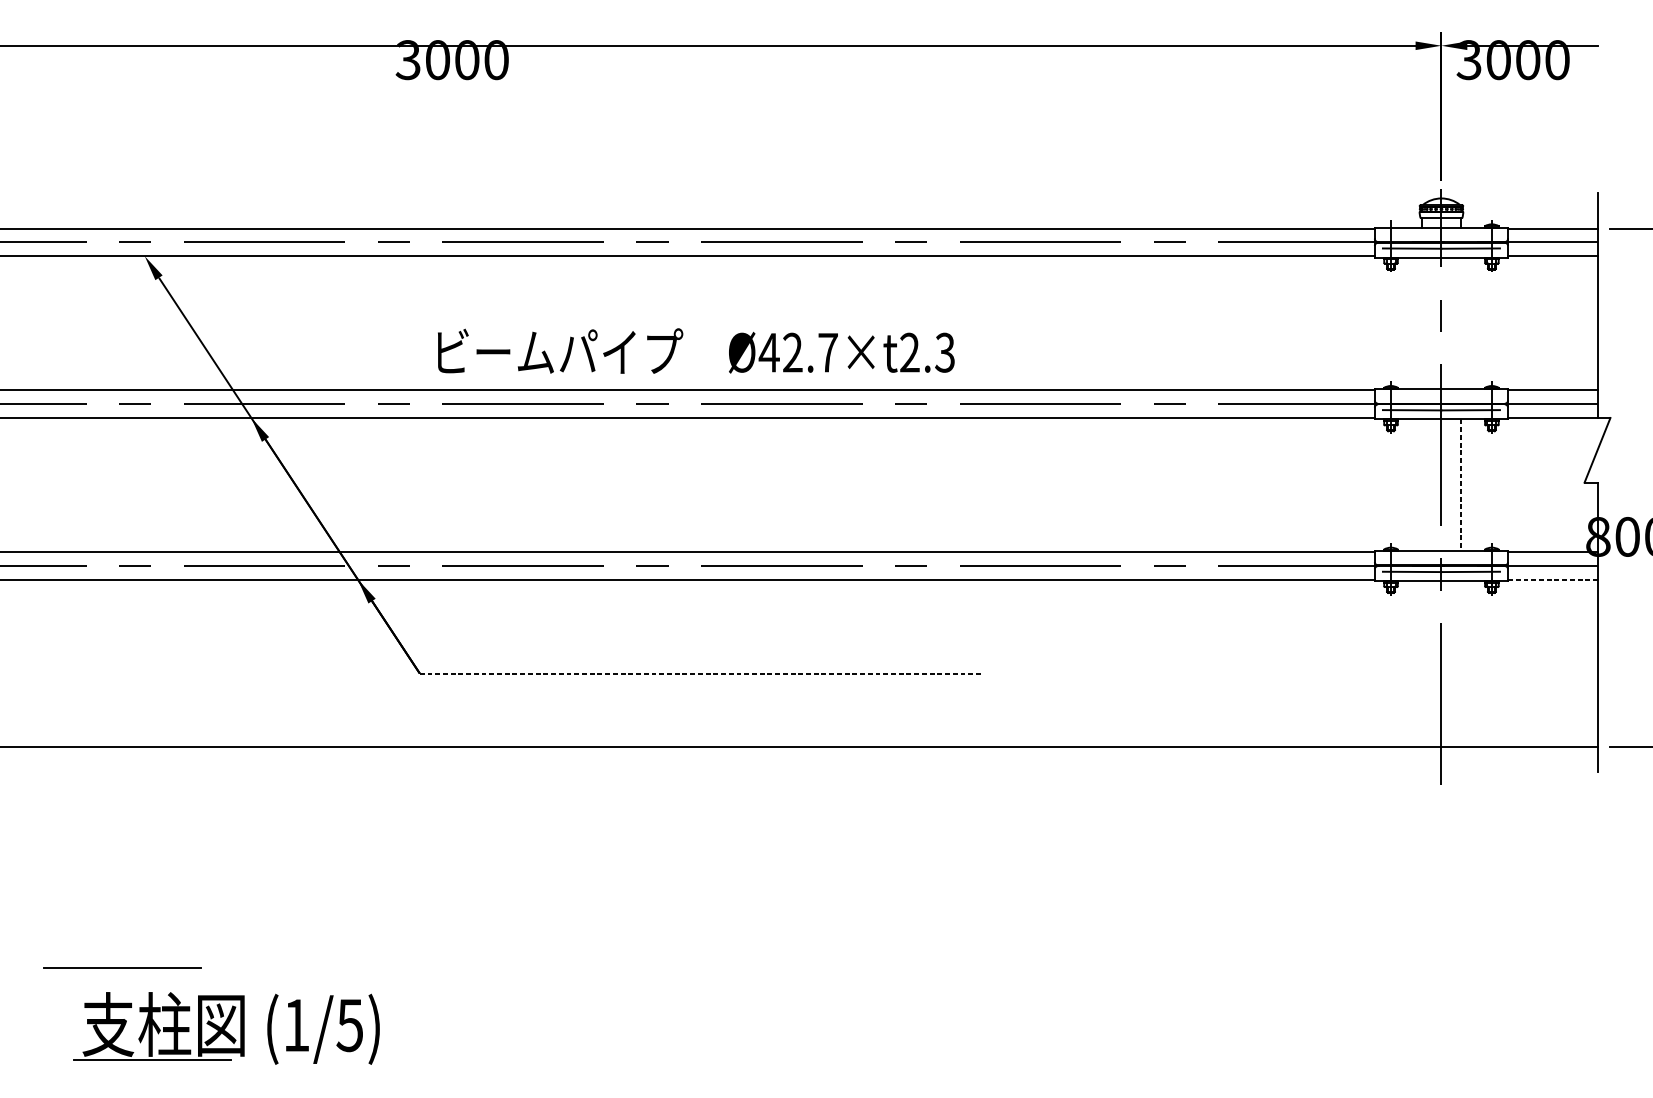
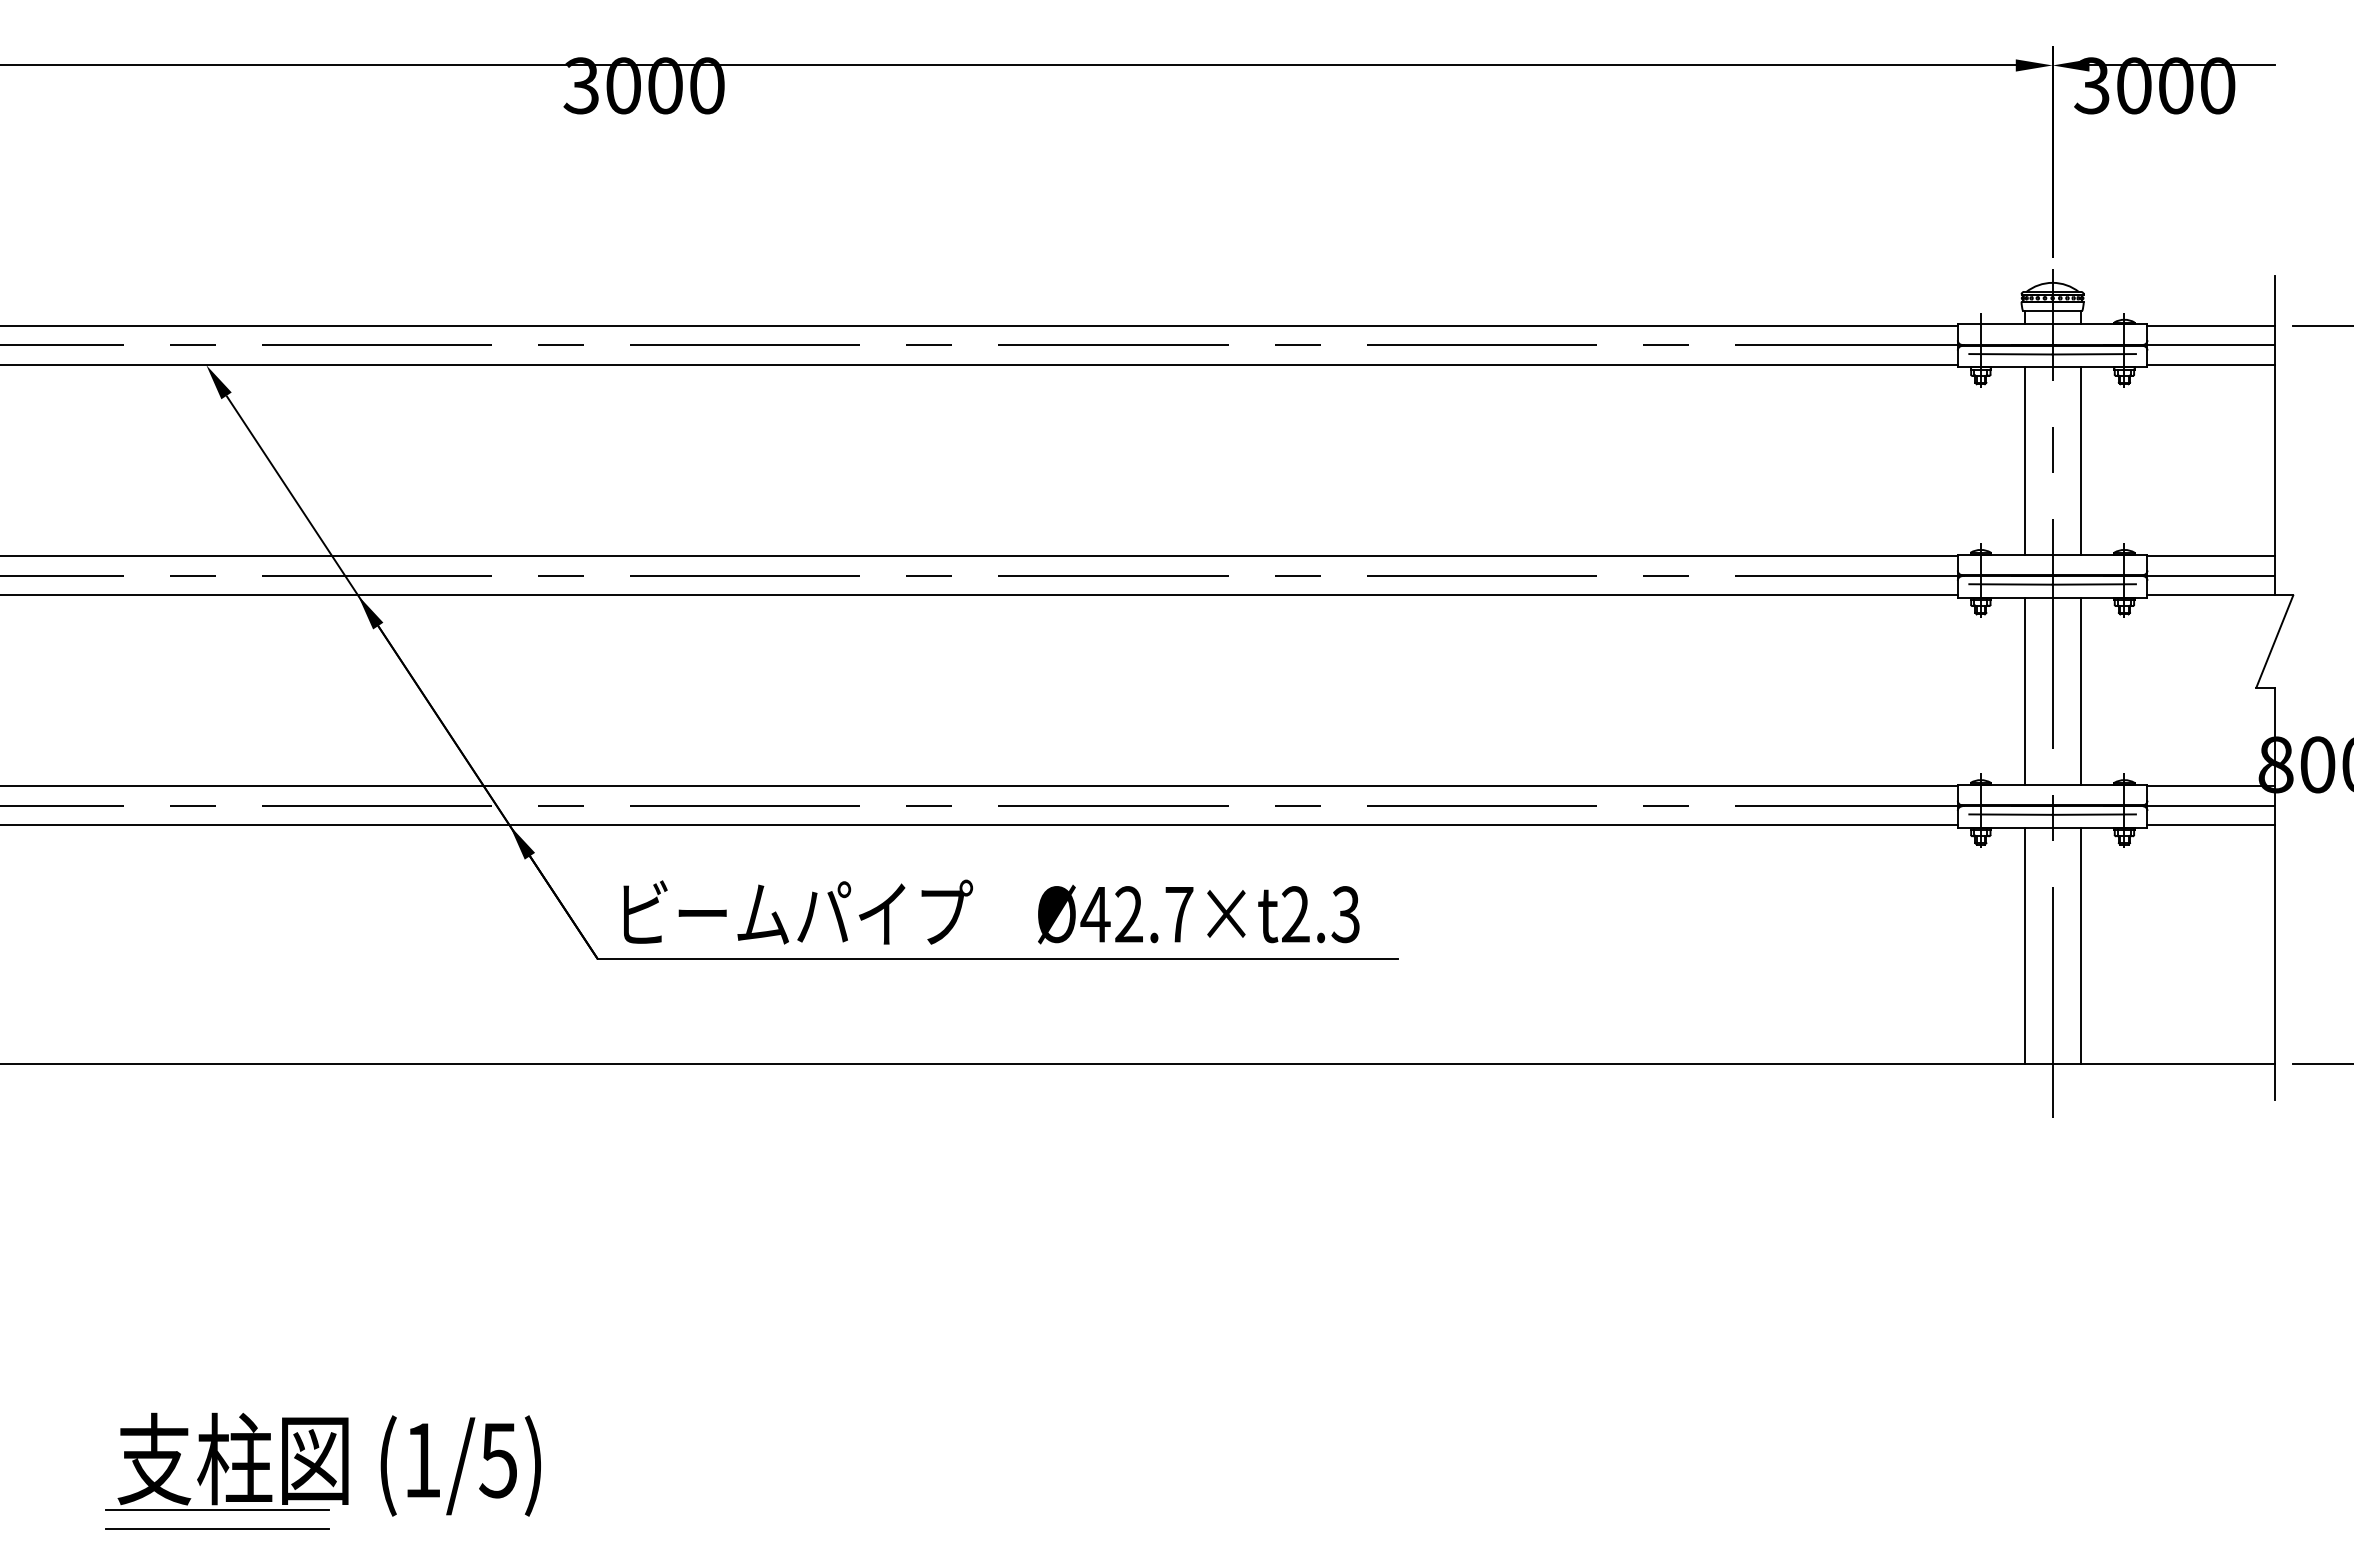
line: (1421, 323) -> (2024, 460), added
line: (1461, 323) -> (2080, 460), added
text: (696, 350) -> (991, 911), moved
line: (1421, 484) -> (2024, 690), added
line: (1461, 485) -> (2080, 691), dashed -> solid
line: (1553, 579) -> (2211, 825), dashed -> solid
line: (1421, 663) -> (2024, 945), added
line: (1461, 663) -> (2080, 945), added
line: (700, 673) -> (997, 959), dashed -> solid
line: (122, 967) -> (217, 1528), moved

